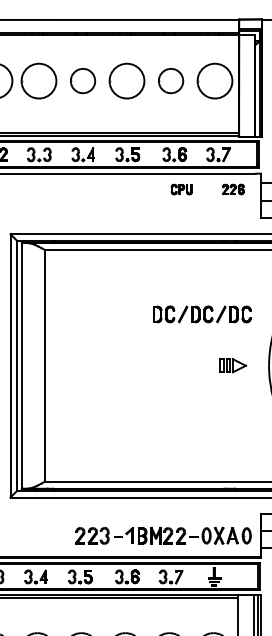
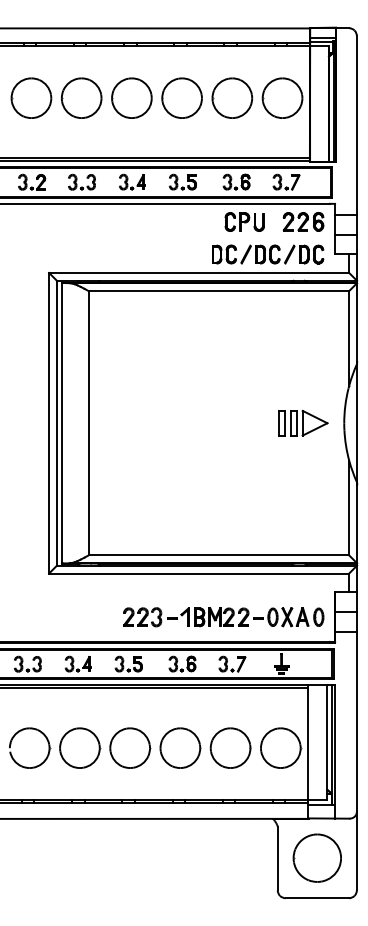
part: (82, 80) -> (131, 97), size x1.43
part: (171, 80) -> (232, 97), size x1.43
part: (181, 189) -> (244, 221), size x1.67
part: (233, 189) -> (303, 221), size x1.67
part: (202, 314) -> (268, 254), moved
part: (233, 365) -> (303, 422), size x1.67

